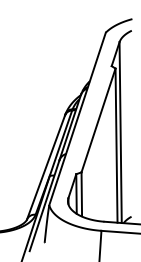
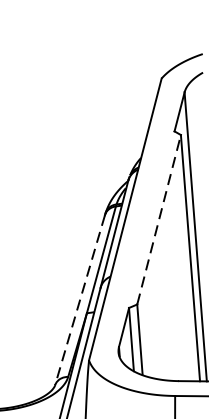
line: (98, 120) -> (159, 219), solid -> dashed
line: (45, 167) -> (79, 300), solid -> dashed

